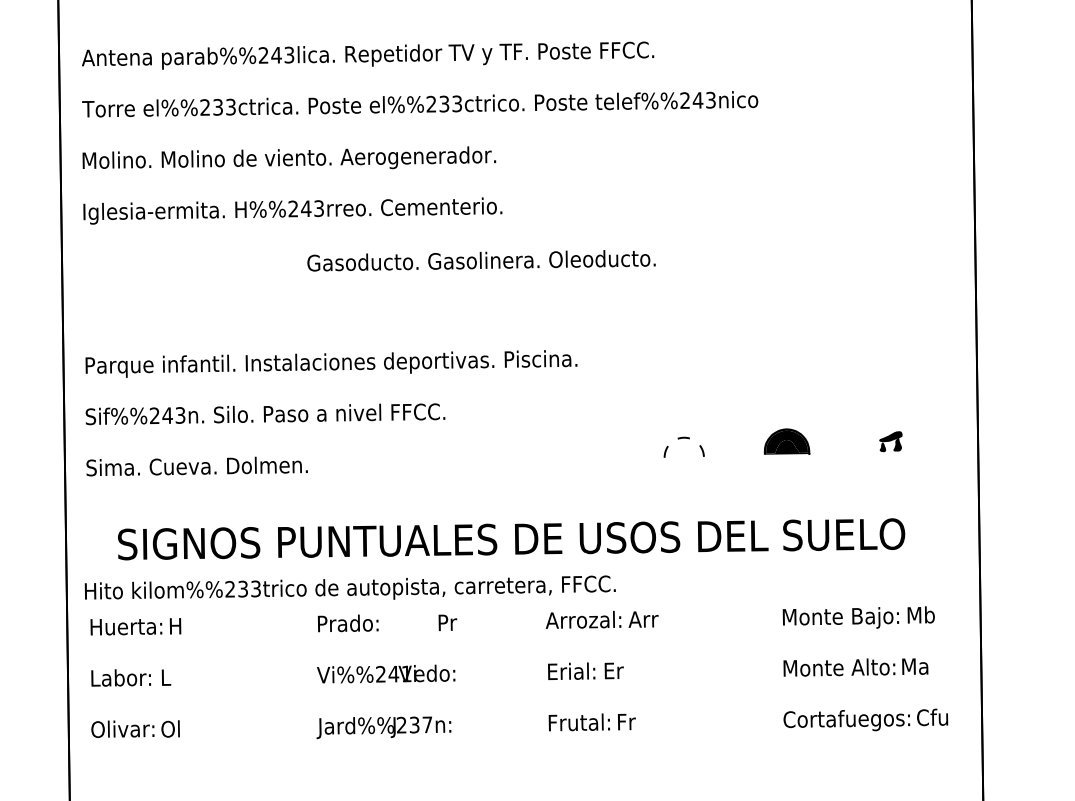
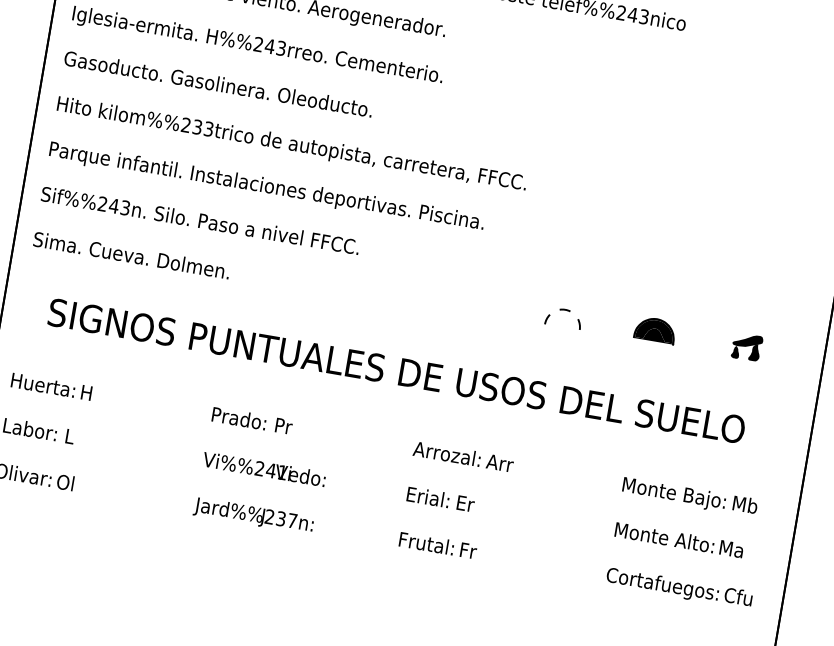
text: (481, 260) -> (218, 84), moved
part: (890, 441) -> (746, 346), size x1.43
text: (349, 587) -> (291, 143), moved
text: (447, 622) -> (283, 425), moved

